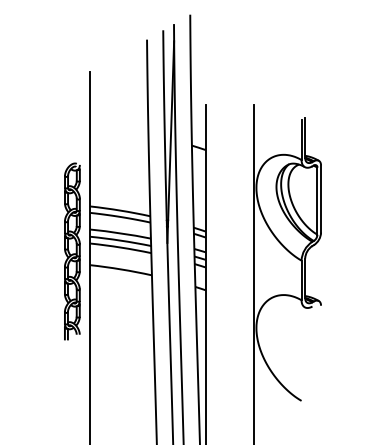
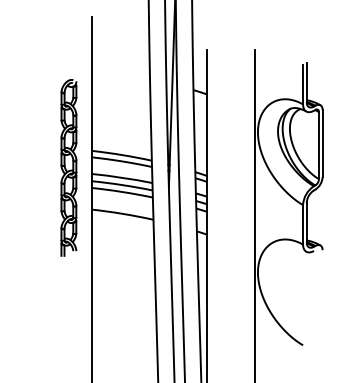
part: (72, 251) -> (69, 167), moved

